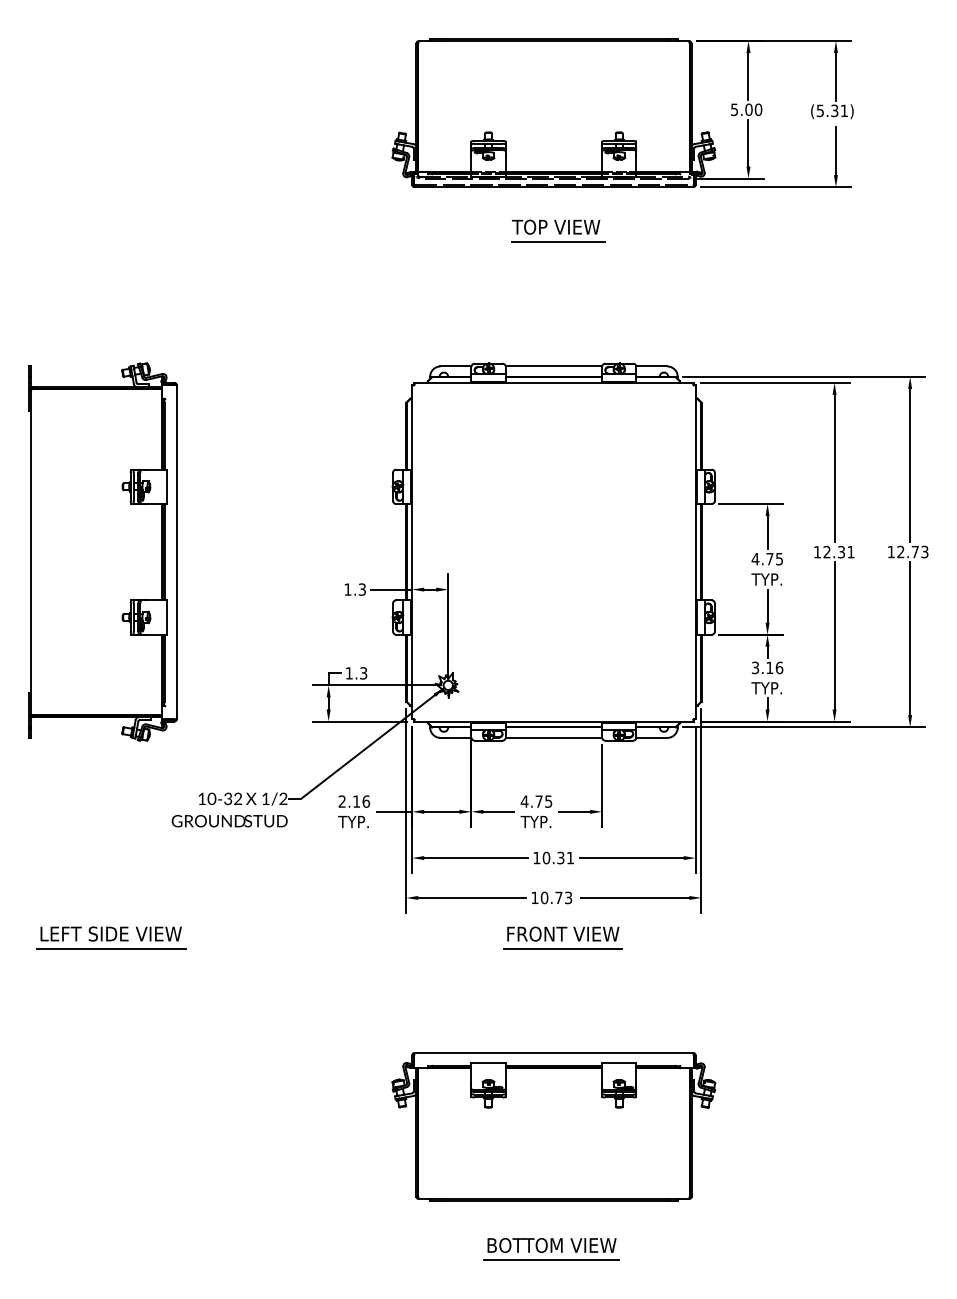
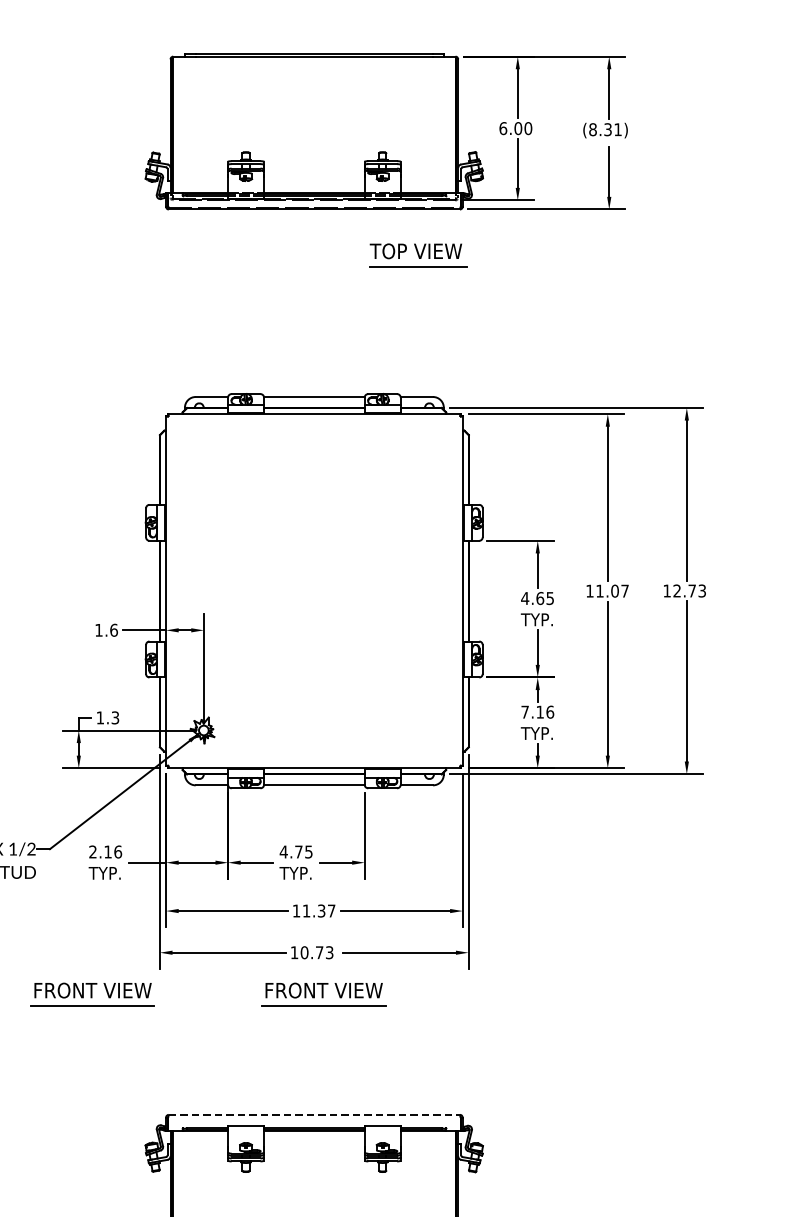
text: (734, 109) -> (503, 128), 5.00 -> 6.00
text: (820, 110) -> (593, 129), (5.31) -> (8.31)
part: (558, 230) -> (418, 254), moved
text: (838, 551) -> (611, 590), 12.31 -> 11.07
text: (769, 558) -> (539, 597), 4.75 -> 4.65
text: (362, 589) -> (114, 630), 1.3 -> 1.6
text: (755, 667) -> (525, 711), 3.16 -> 7.16
text: (557, 857) -> (318, 910), 10.31 -> 11.37
part: (341, 937) -> (92, 994), added
line: (554, 1052) -> (314, 1114), solid -> dashed

